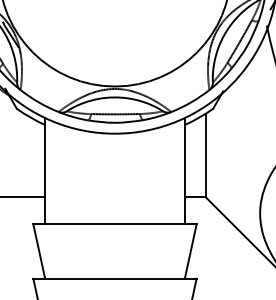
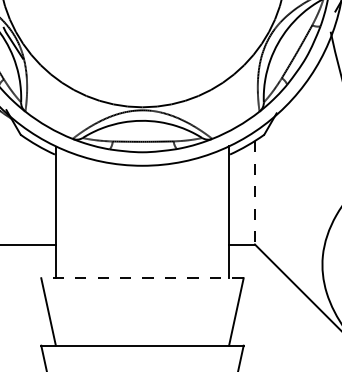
line: (205, 155) -> (254, 192), solid -> dashed
line: (115, 224) -> (143, 278), solid -> dashed

